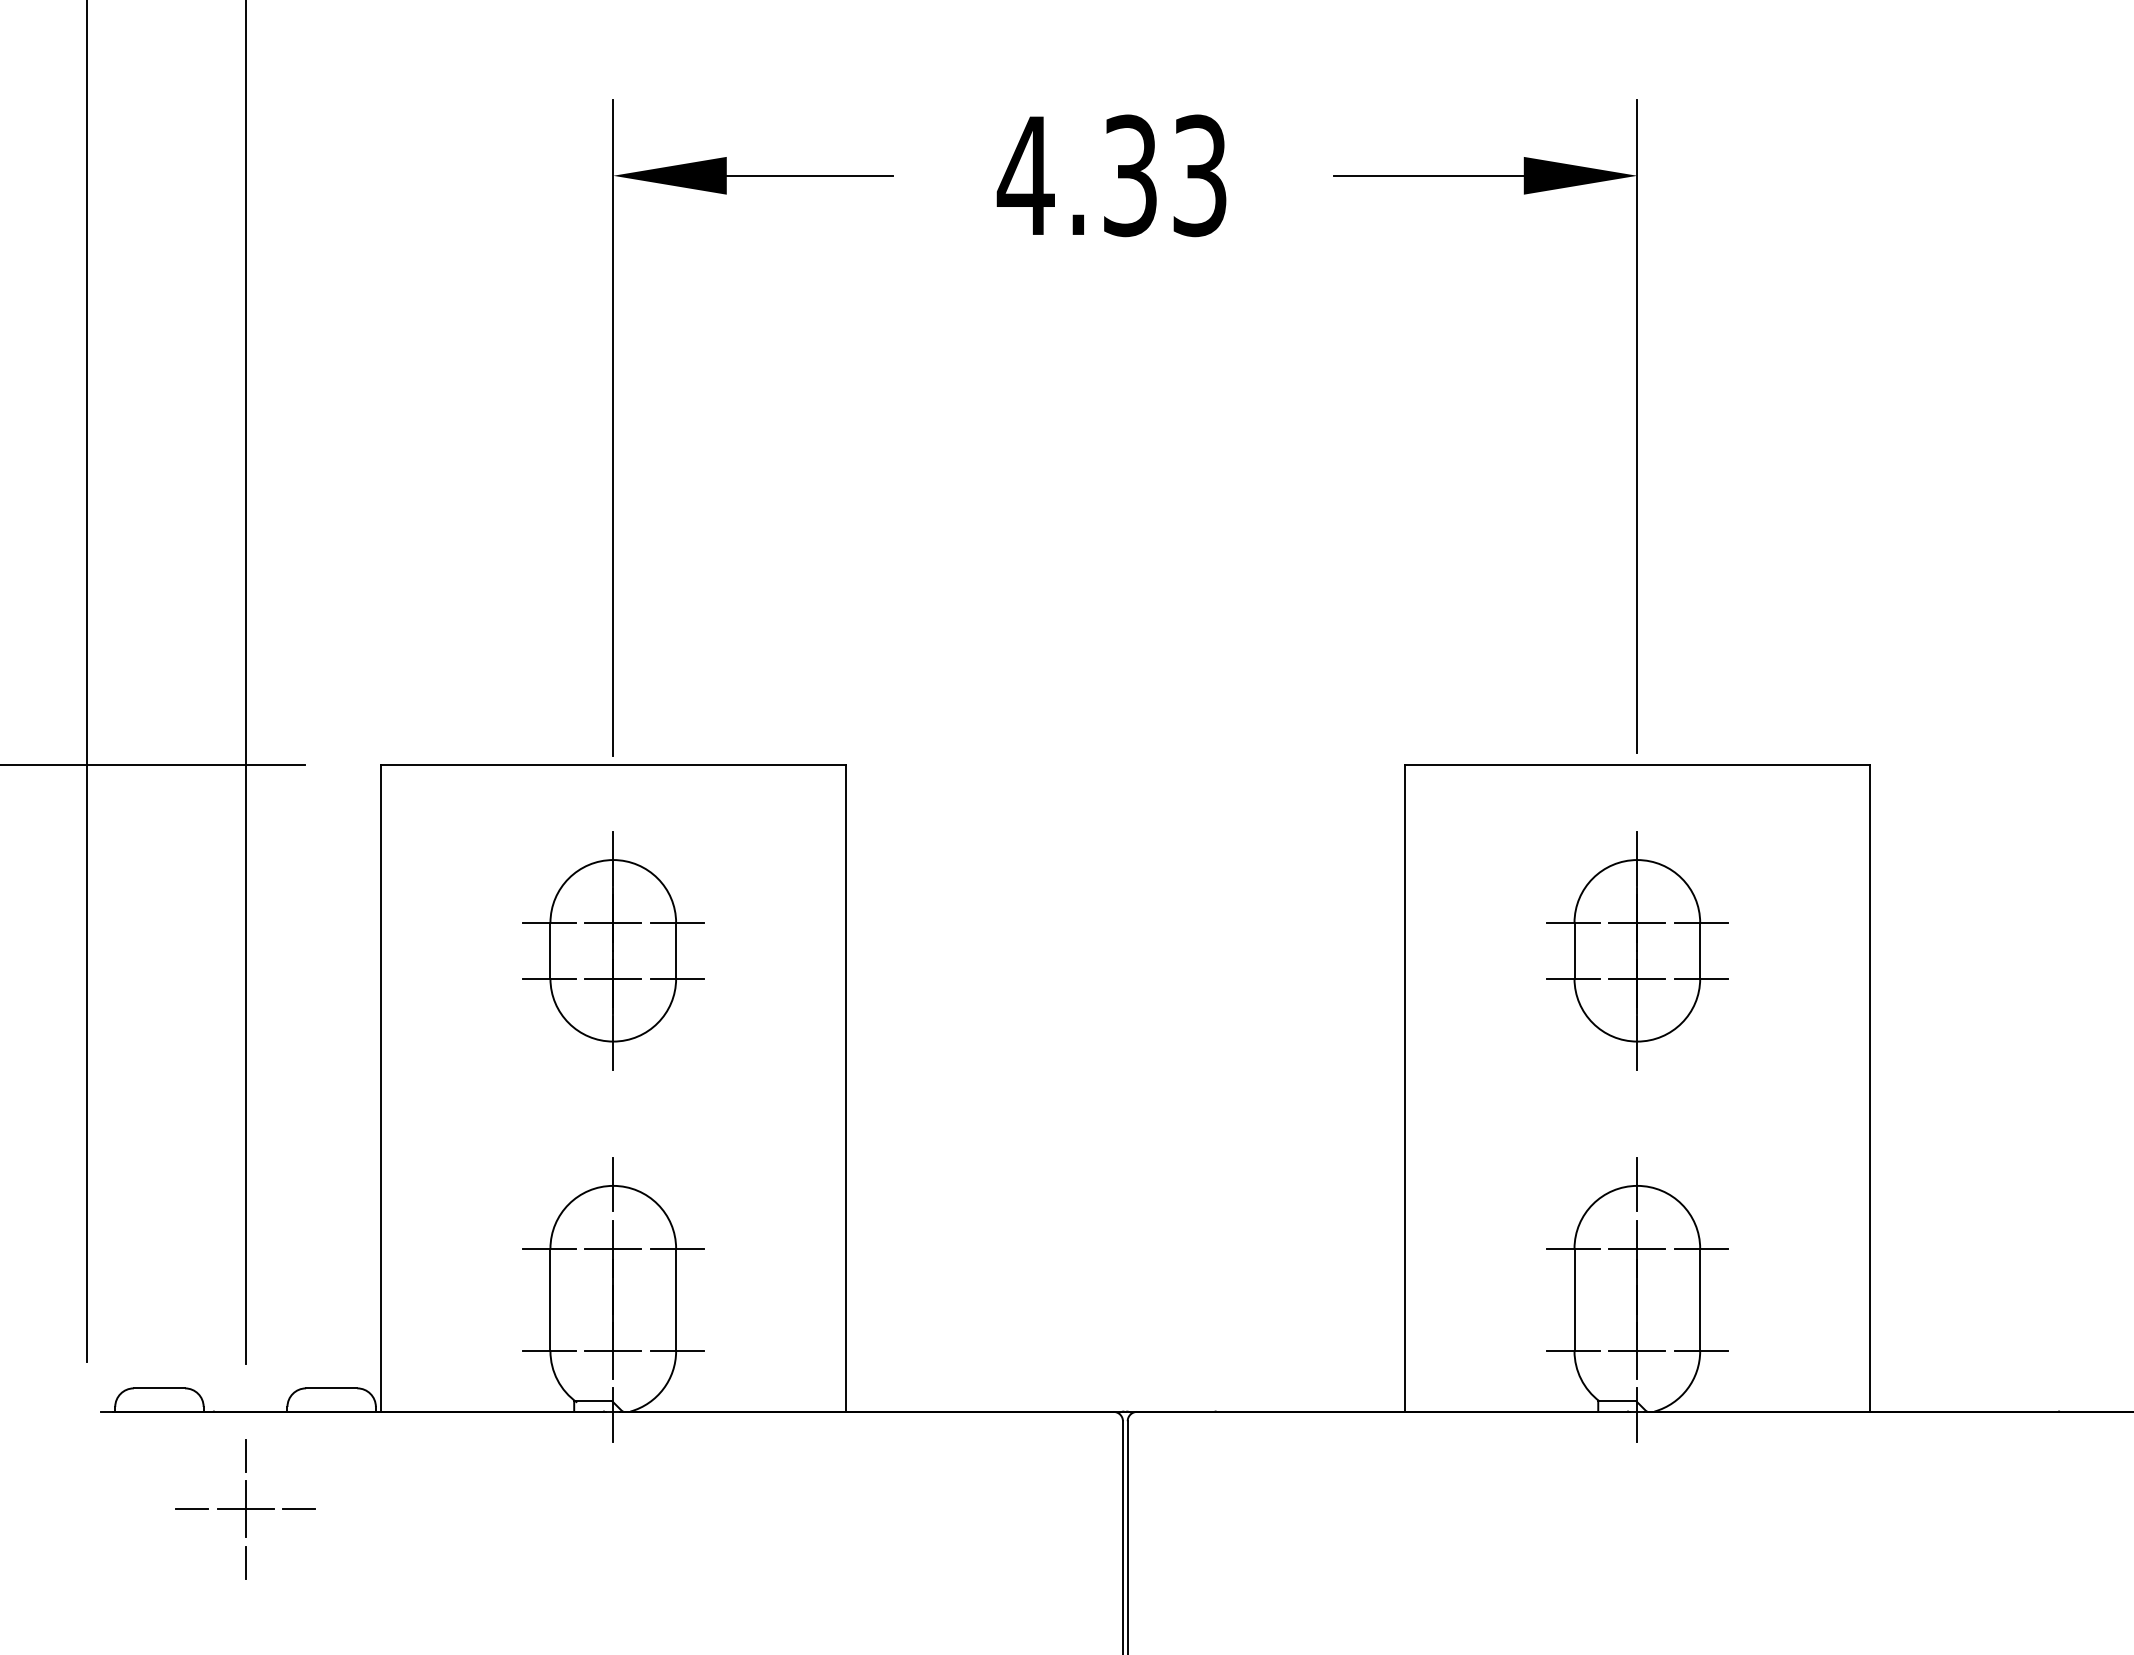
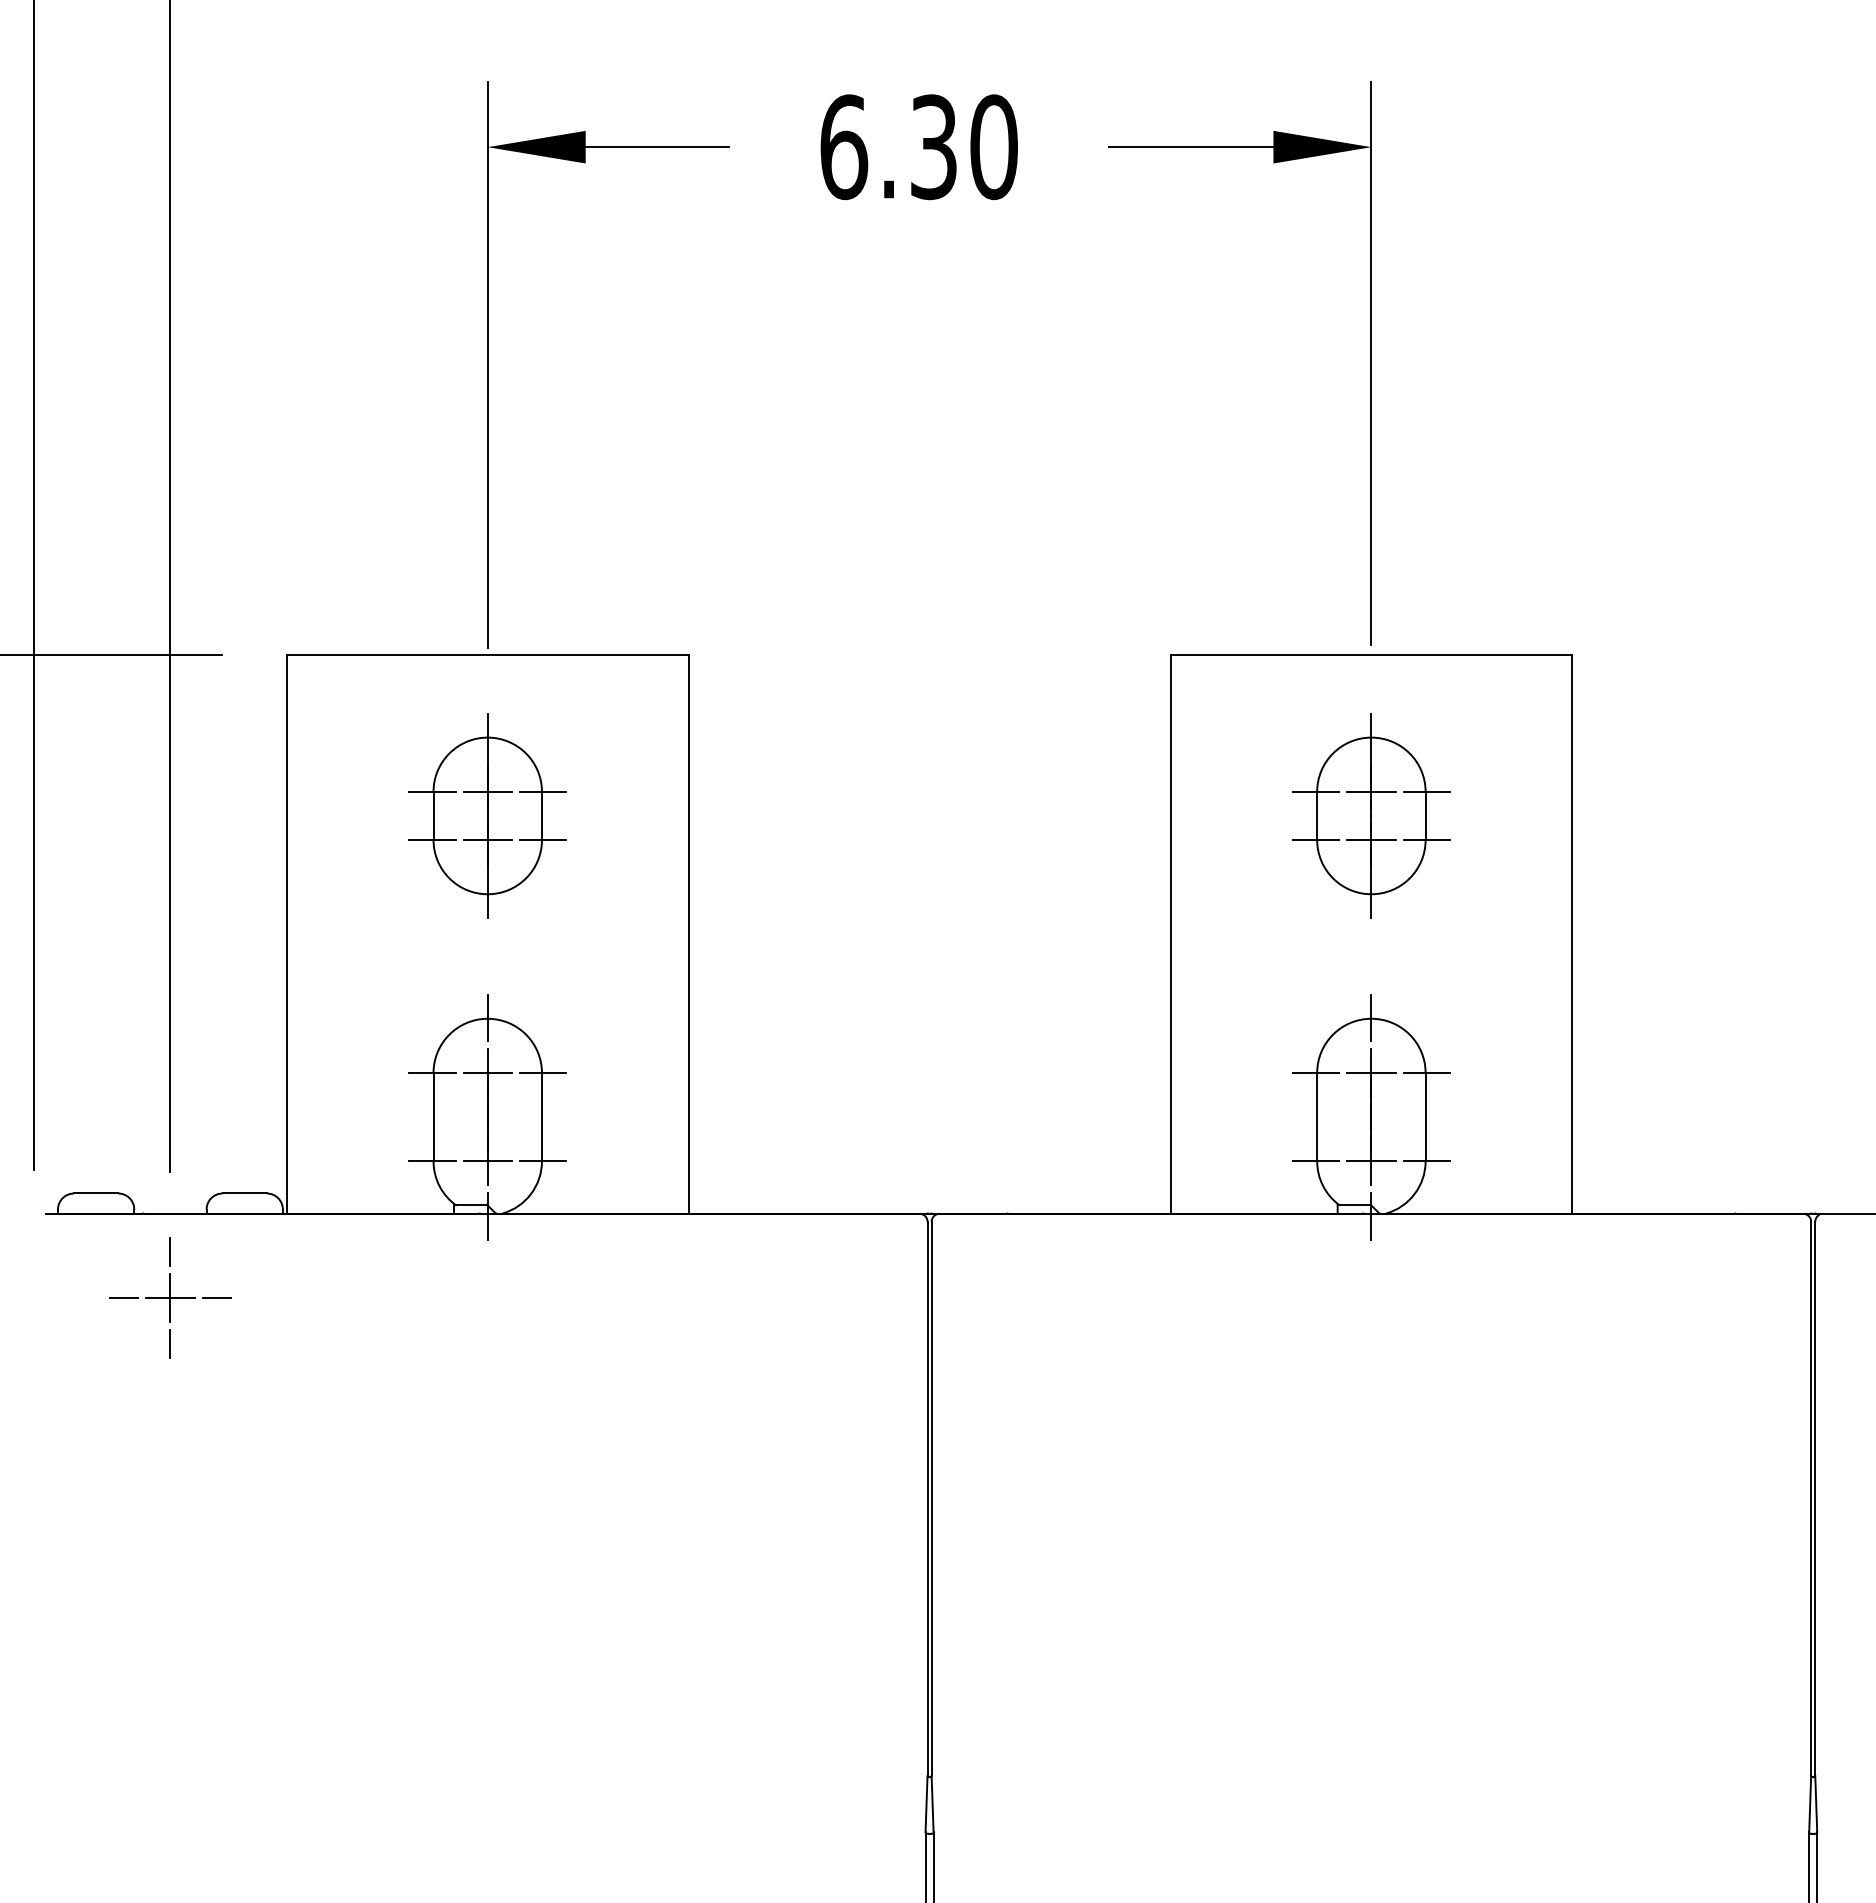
text: (1111, 176) -> (917, 147), 4.33 -> 6.30

